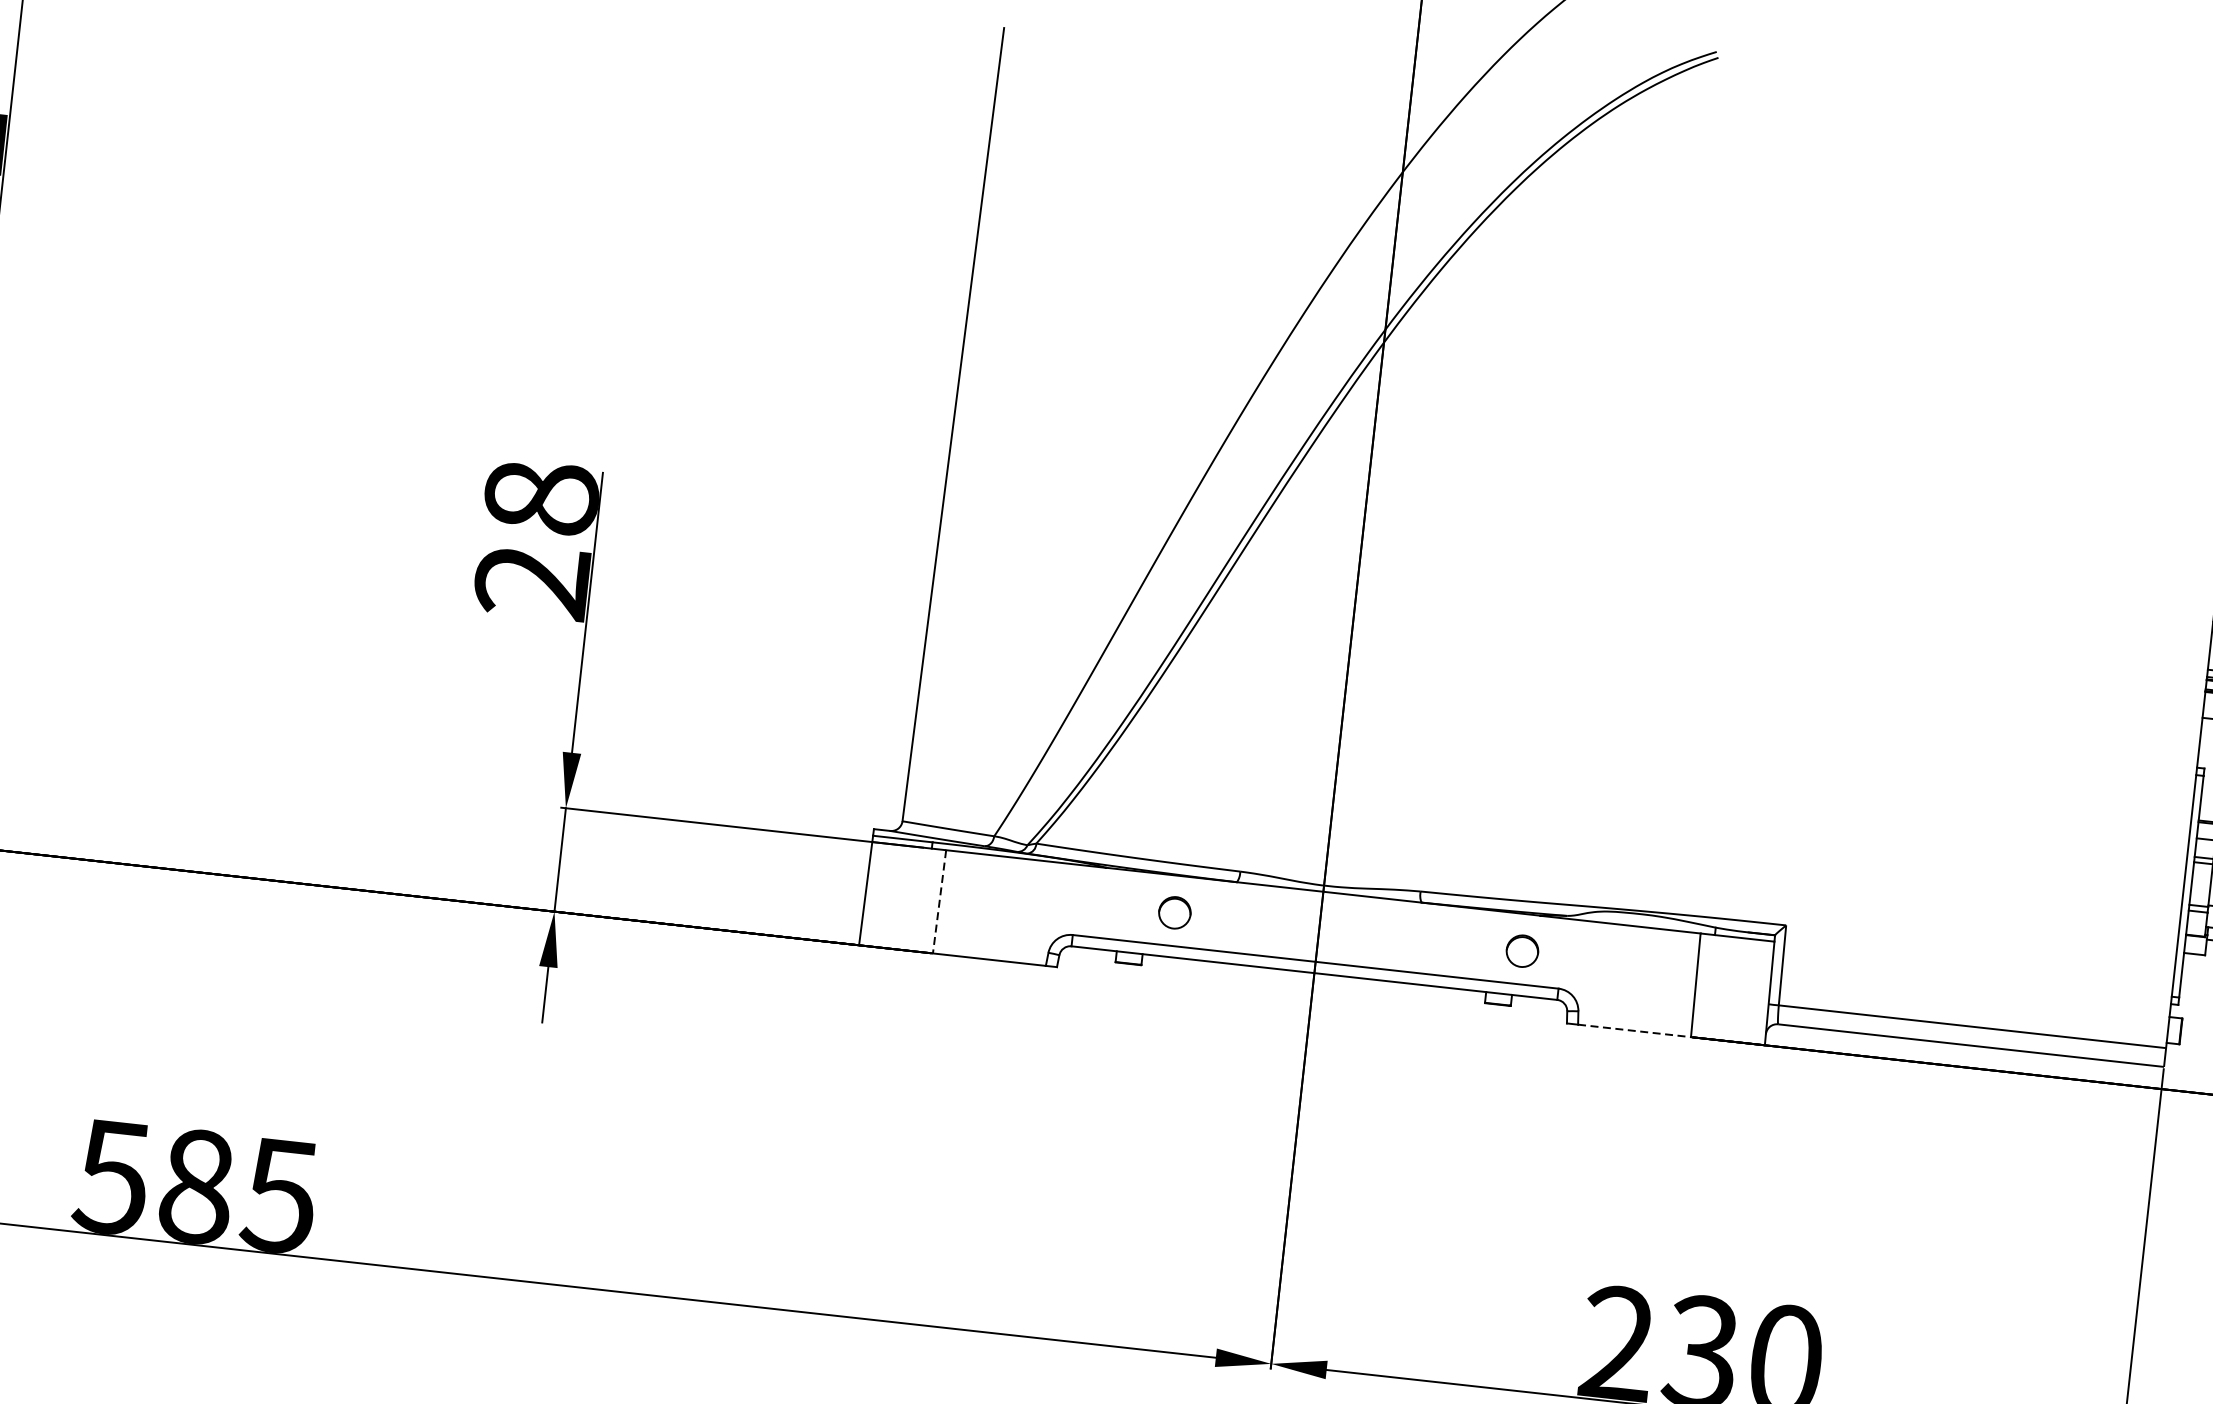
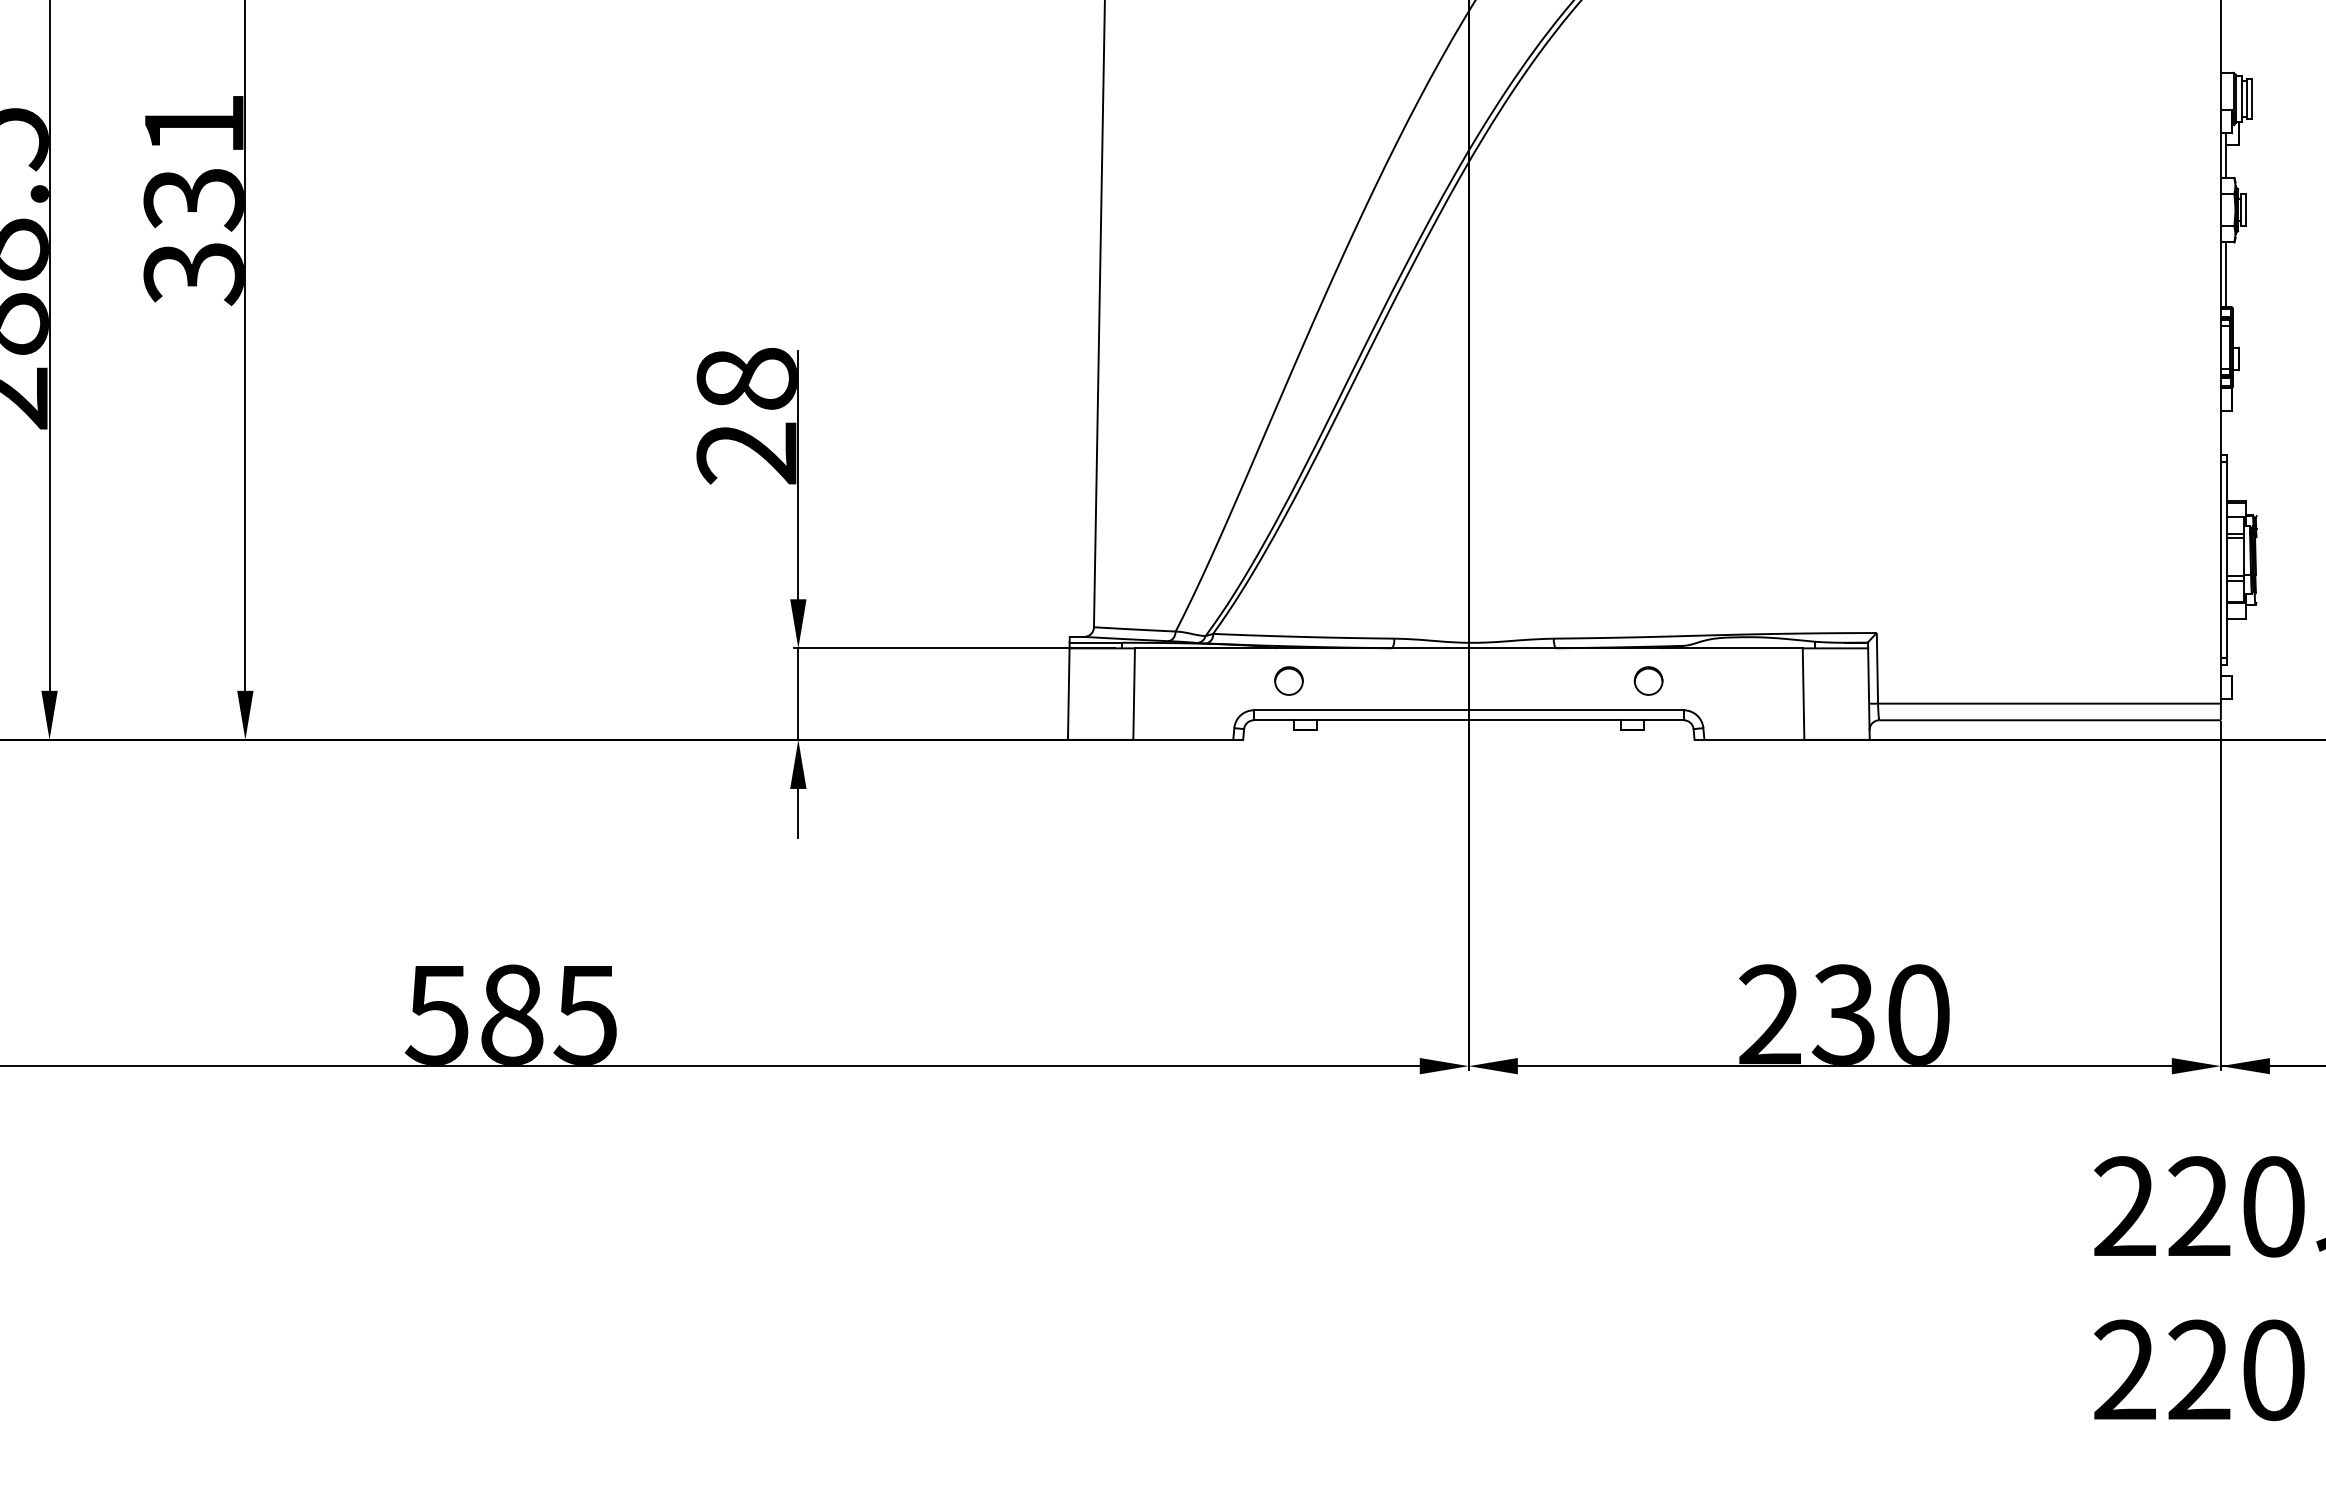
line: (939, 902) -> (1134, 694), dashed -> solid
circle: (1174, 912) -> (1288, 680), moved
line: (1634, 1030) -> (1754, 739), dashed -> solid

